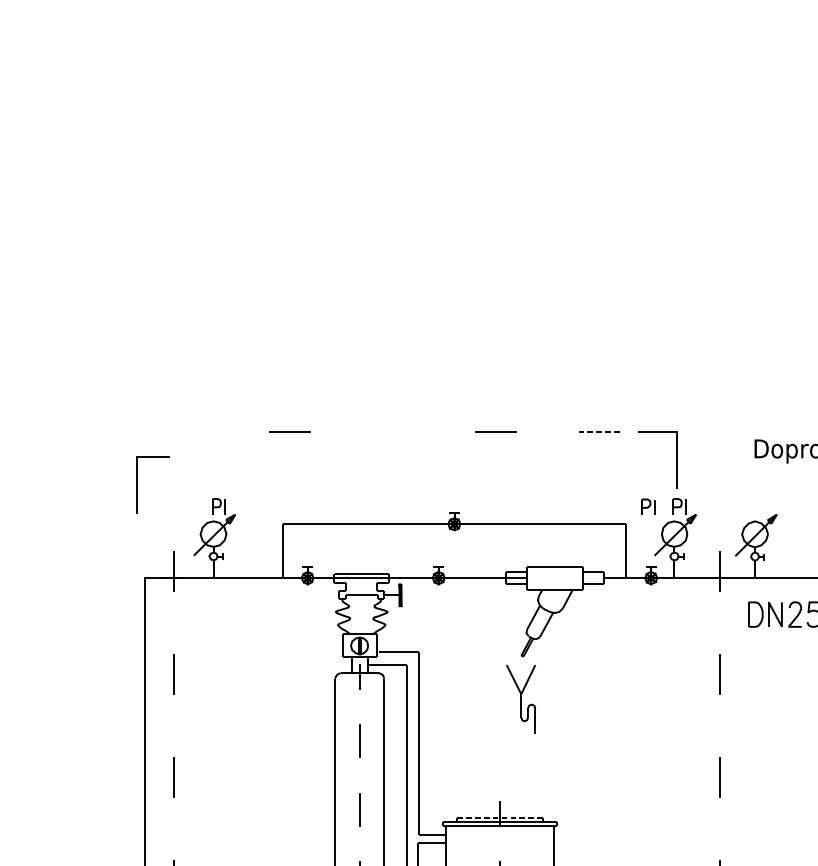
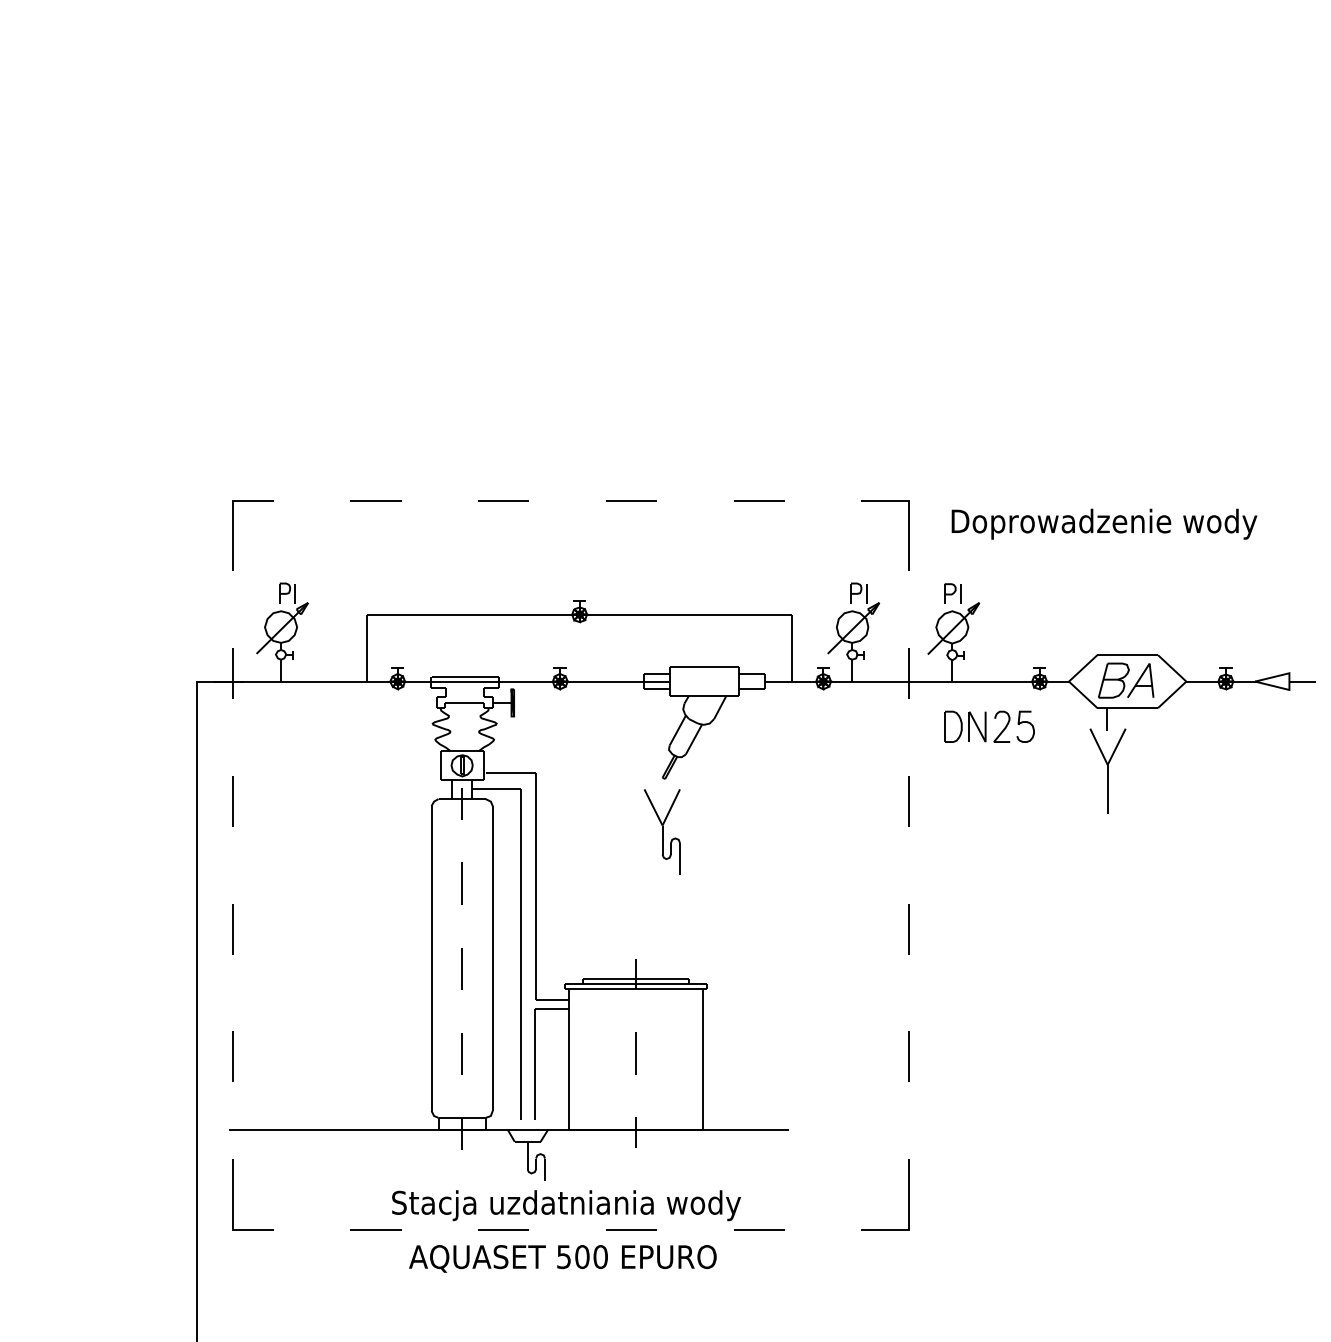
line: (392, 432) -> (503, 500), added
line: (599, 432) -> (759, 500), dashed -> solid
line: (676, 460) -> (908, 535), moved
line: (137, 485) -> (233, 535), moved
part: (647, 507) -> (952, 593), moved
line: (500, 818) -> (636, 979), dashed -> solid

